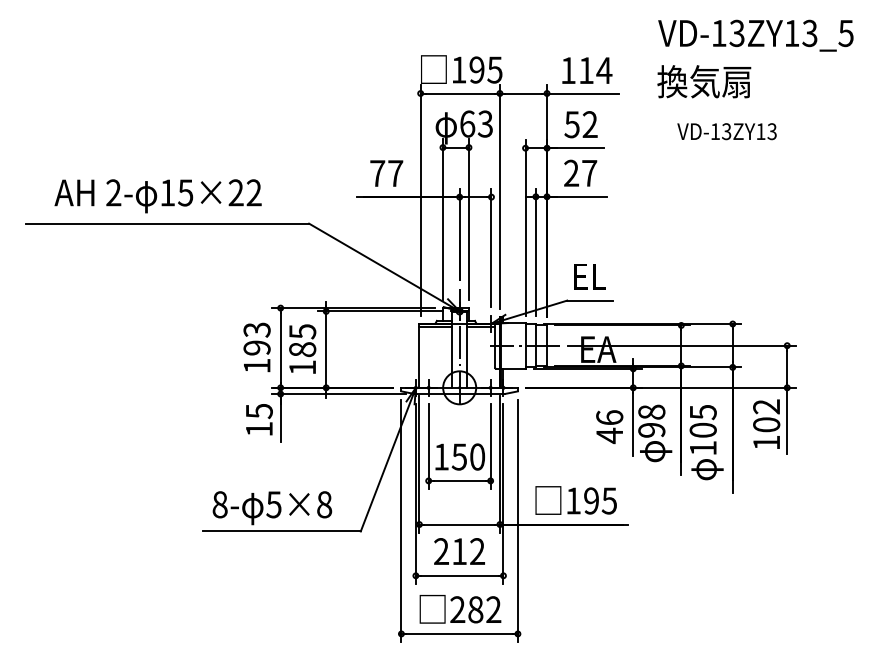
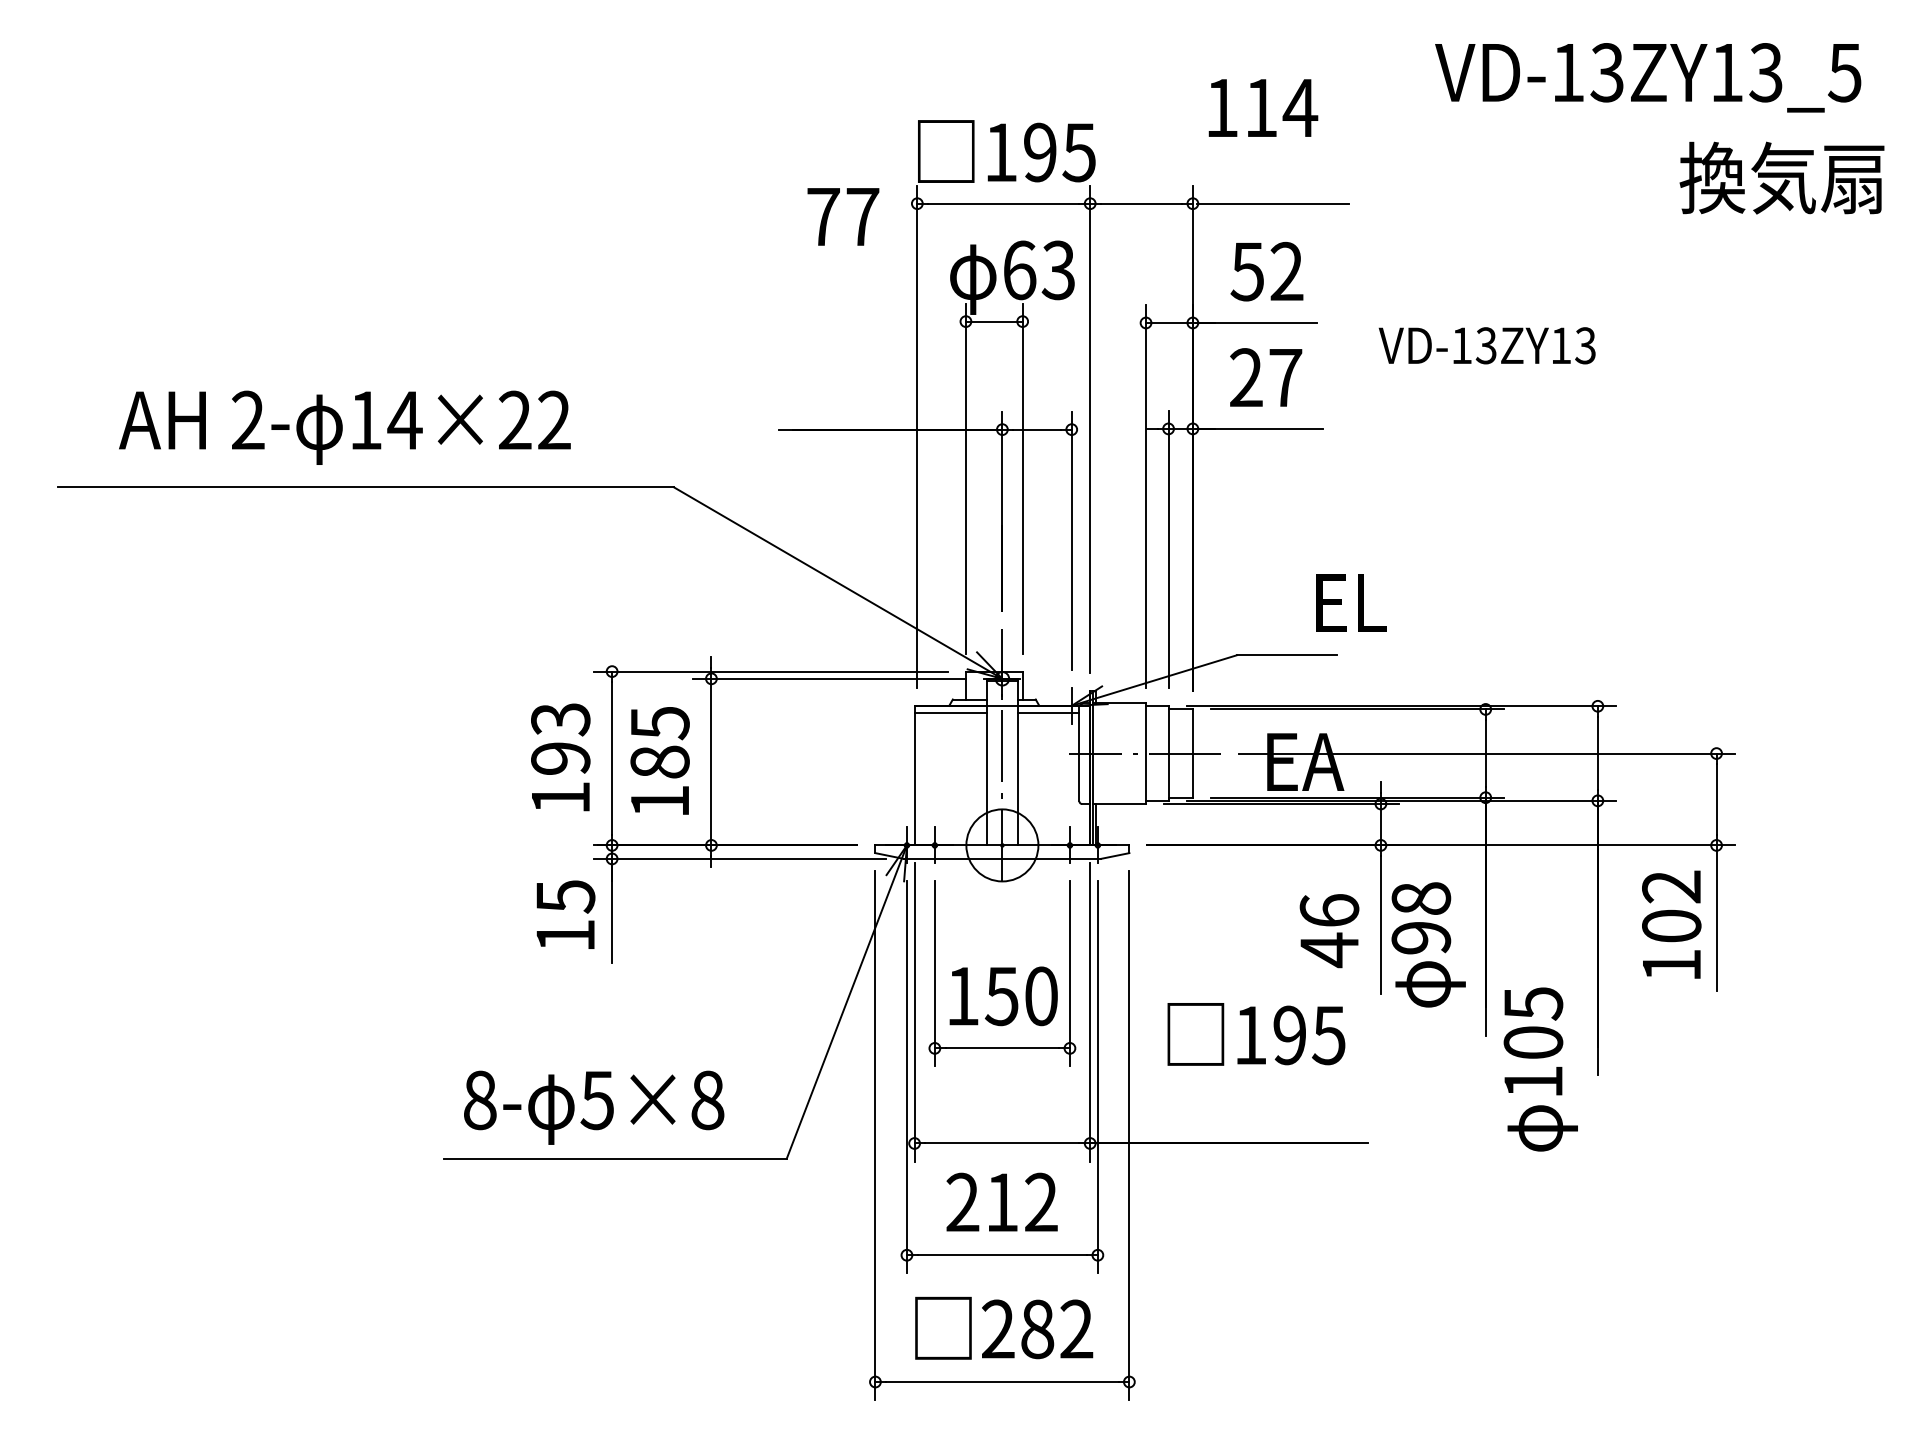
text: (587, 70) -> (1263, 107), moved
text: (704, 81) -> (1782, 177), moved
text: (726, 131) -> (1486, 345), moved
text: (386, 173) -> (842, 216), moved
text: (185, 192) -> (404, 419), 15×22 -> 14×22
text: (589, 276) -> (1350, 602), moved
text: (706, 442) -> (1540, 1069), moved
text: (575, 500) -> (1254, 1034), moved

